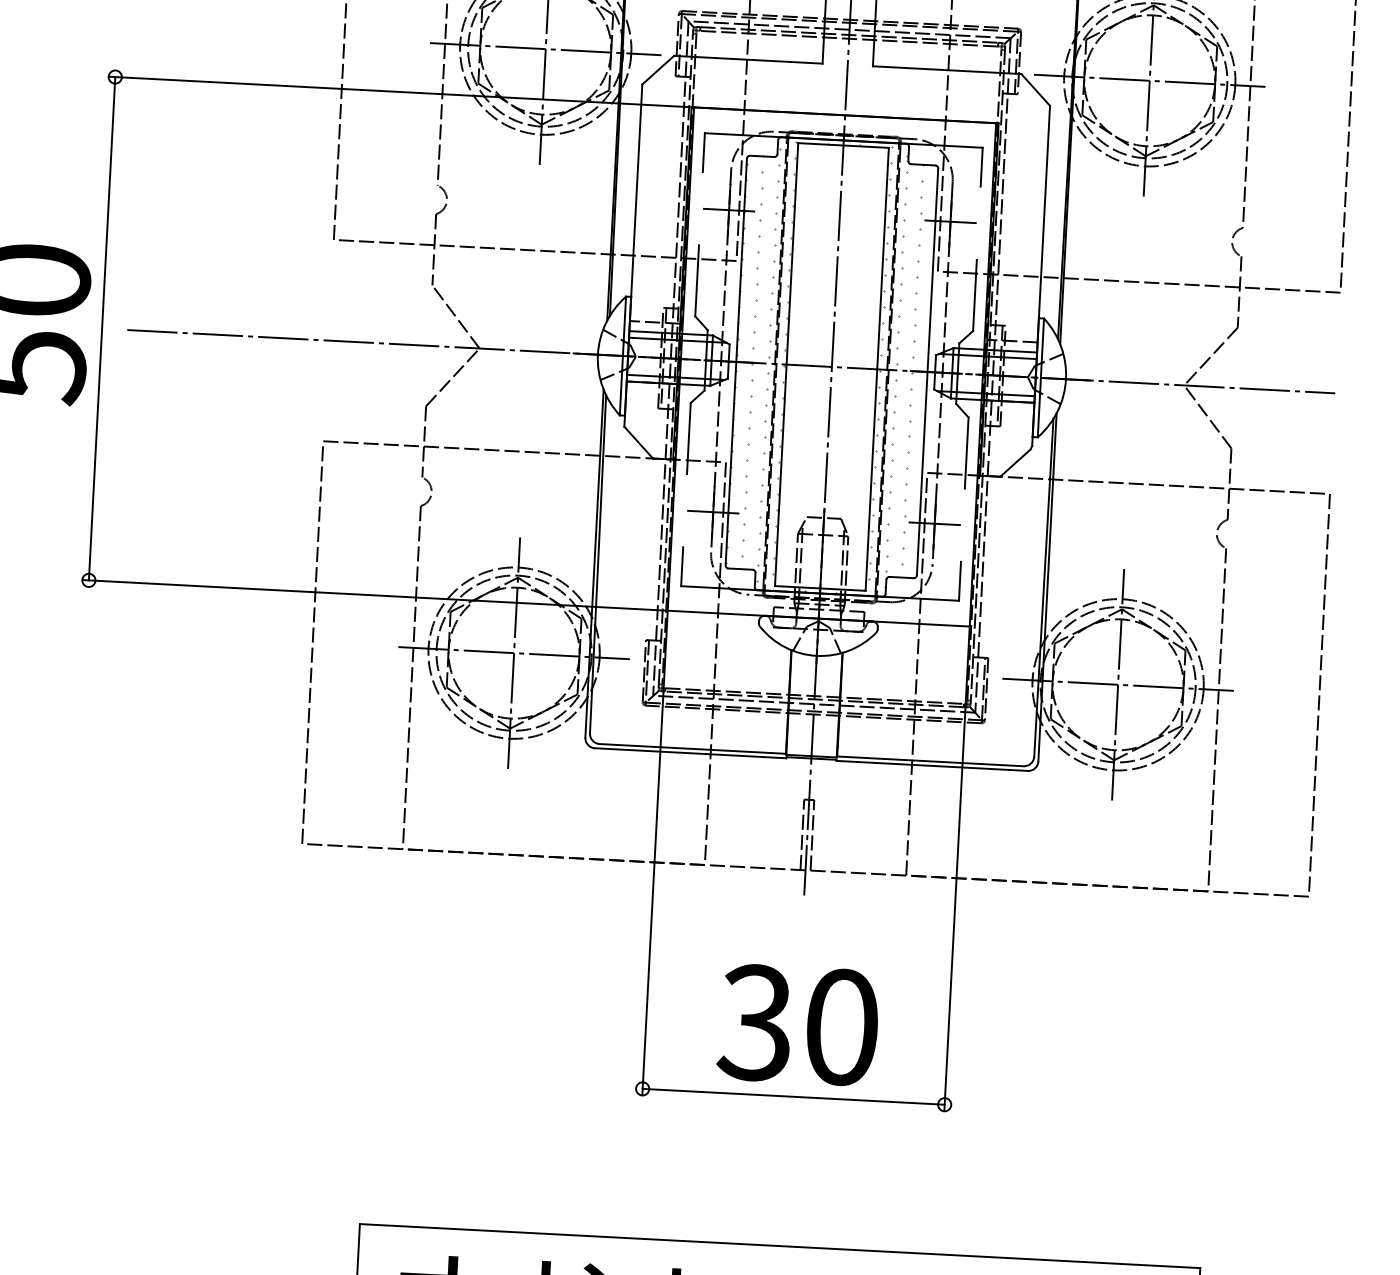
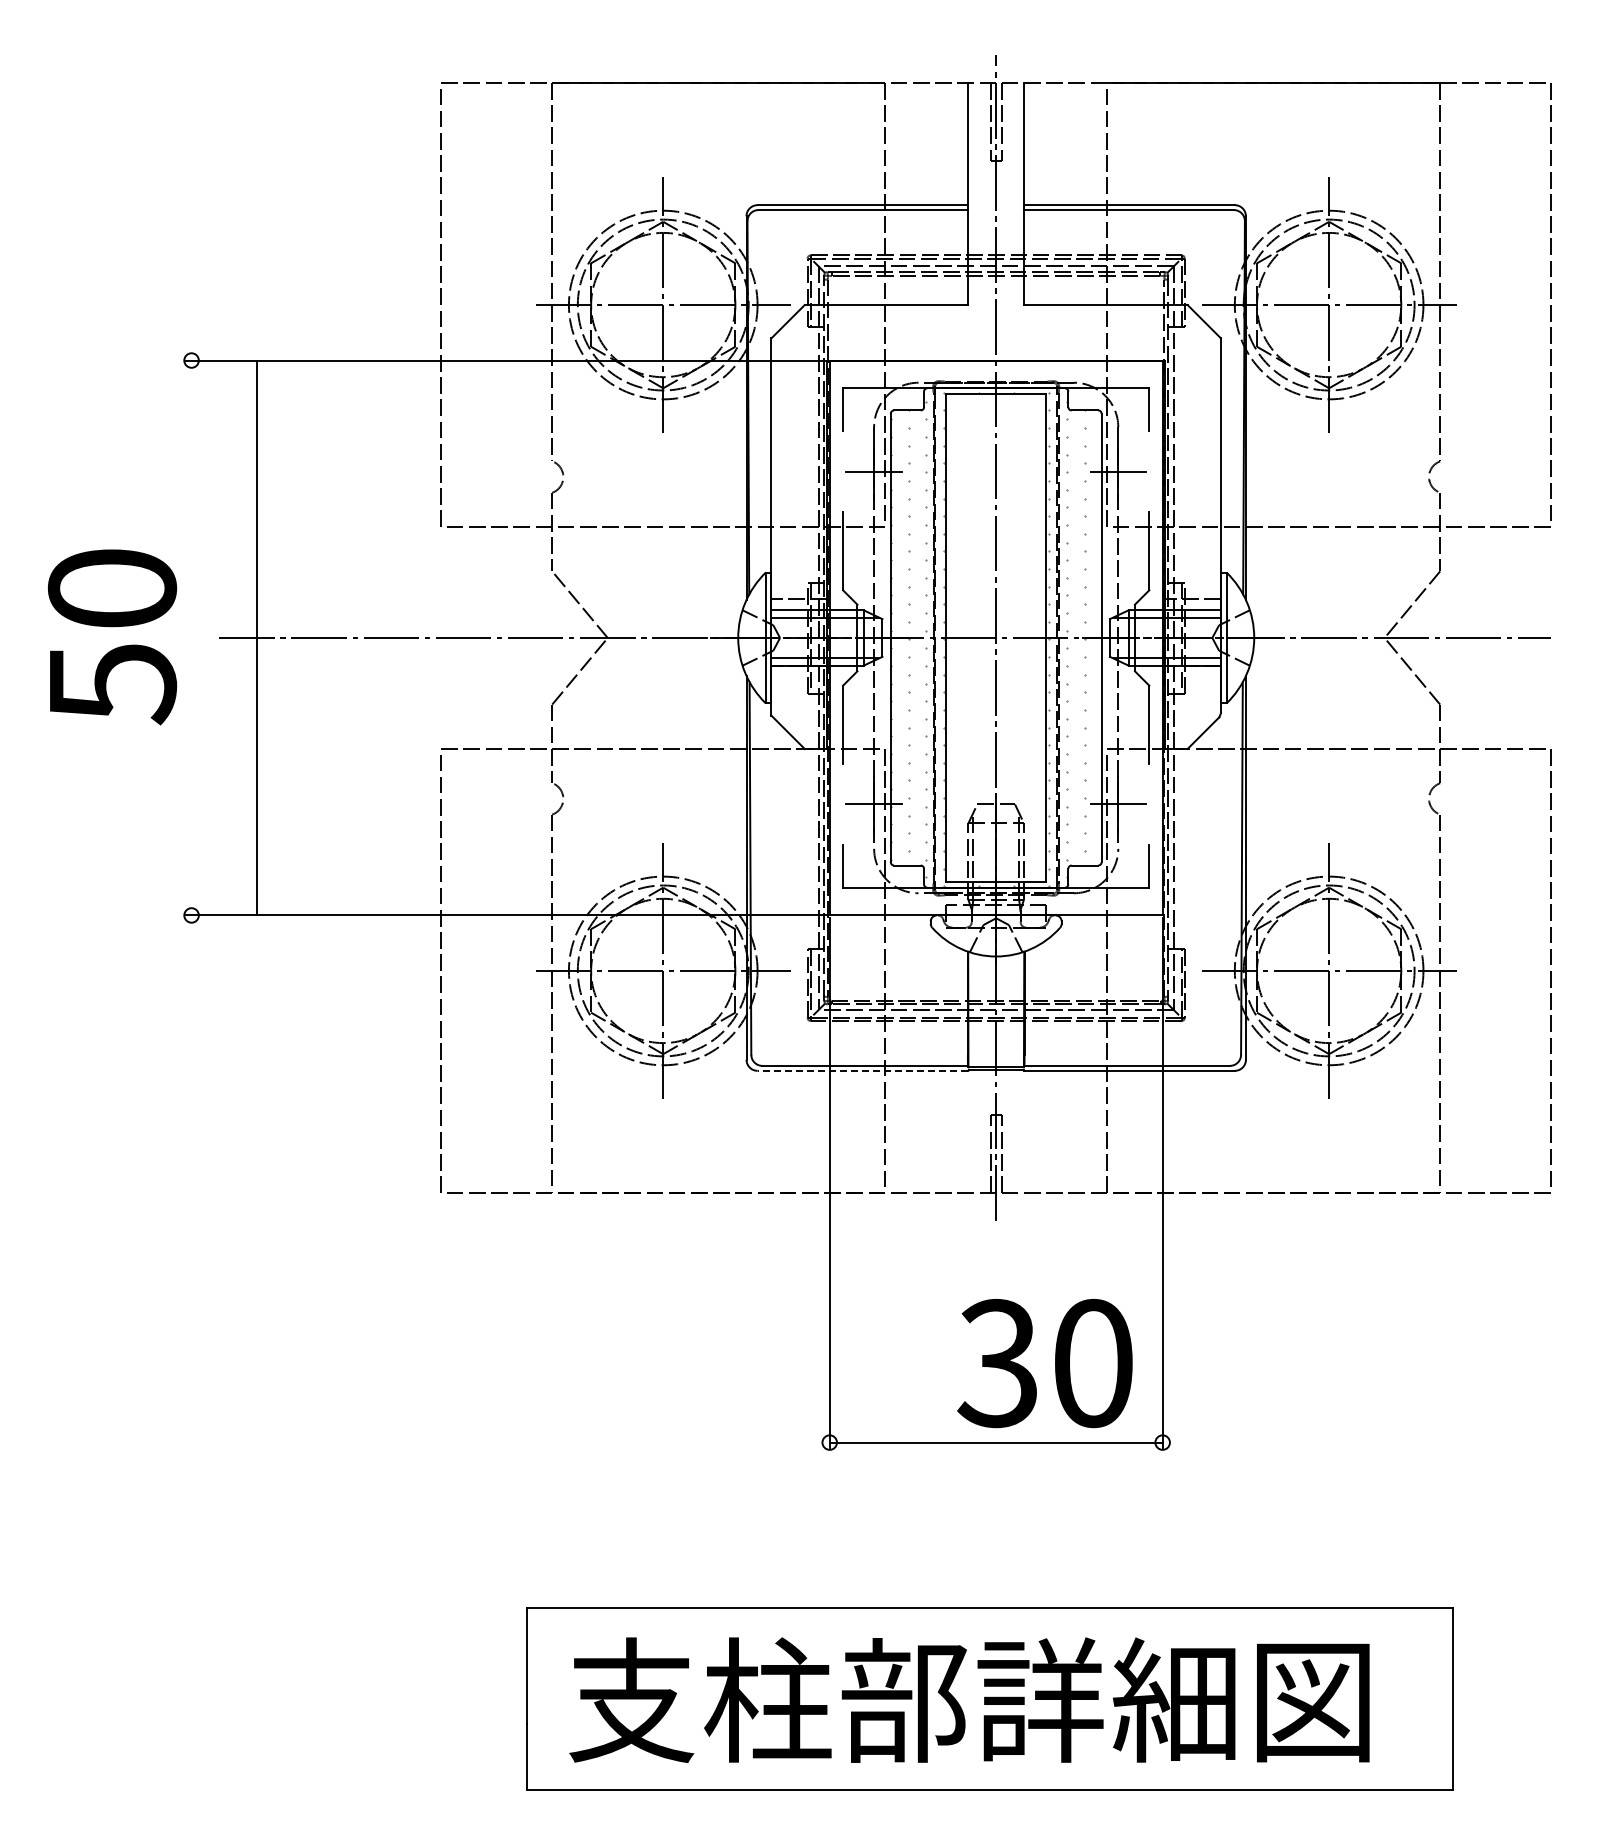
line: (102, 328) -> (256, 637), moved
line: (690, 752) -> (862, 1070), solid -> dashed
text: (797, 1025) -> (1044, 1363), moved

